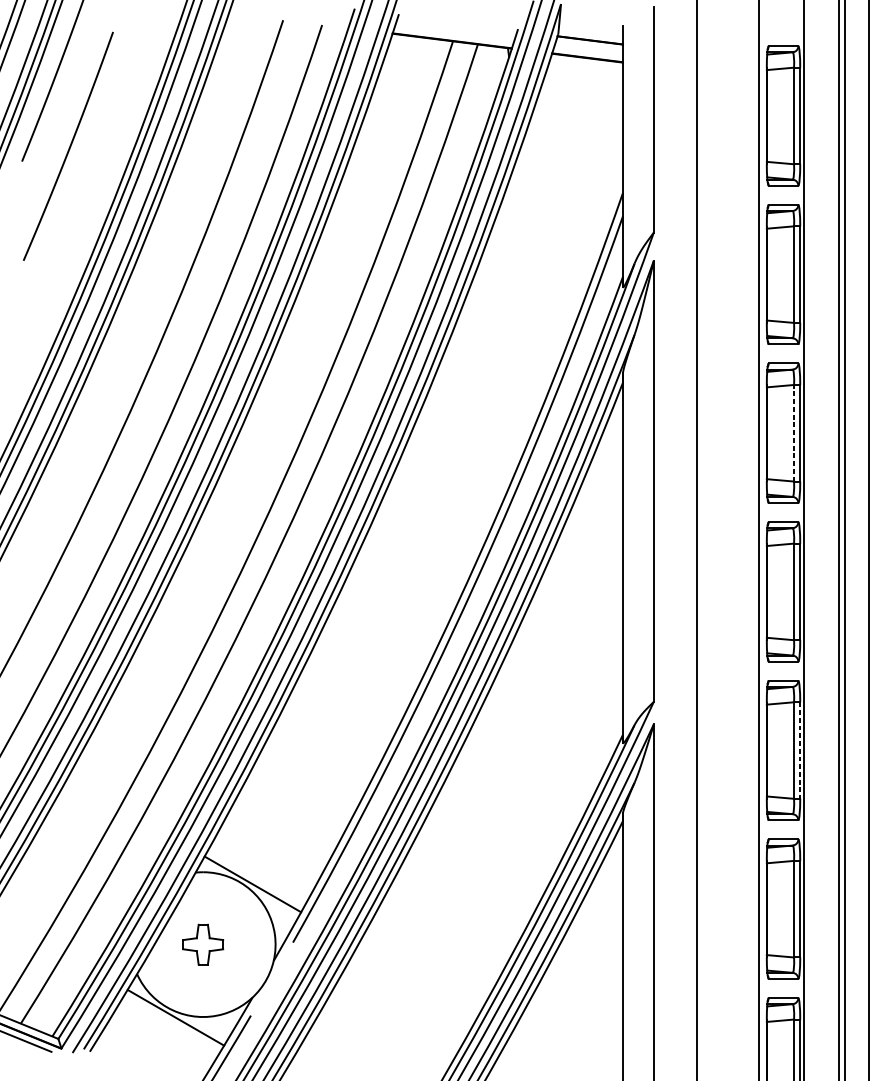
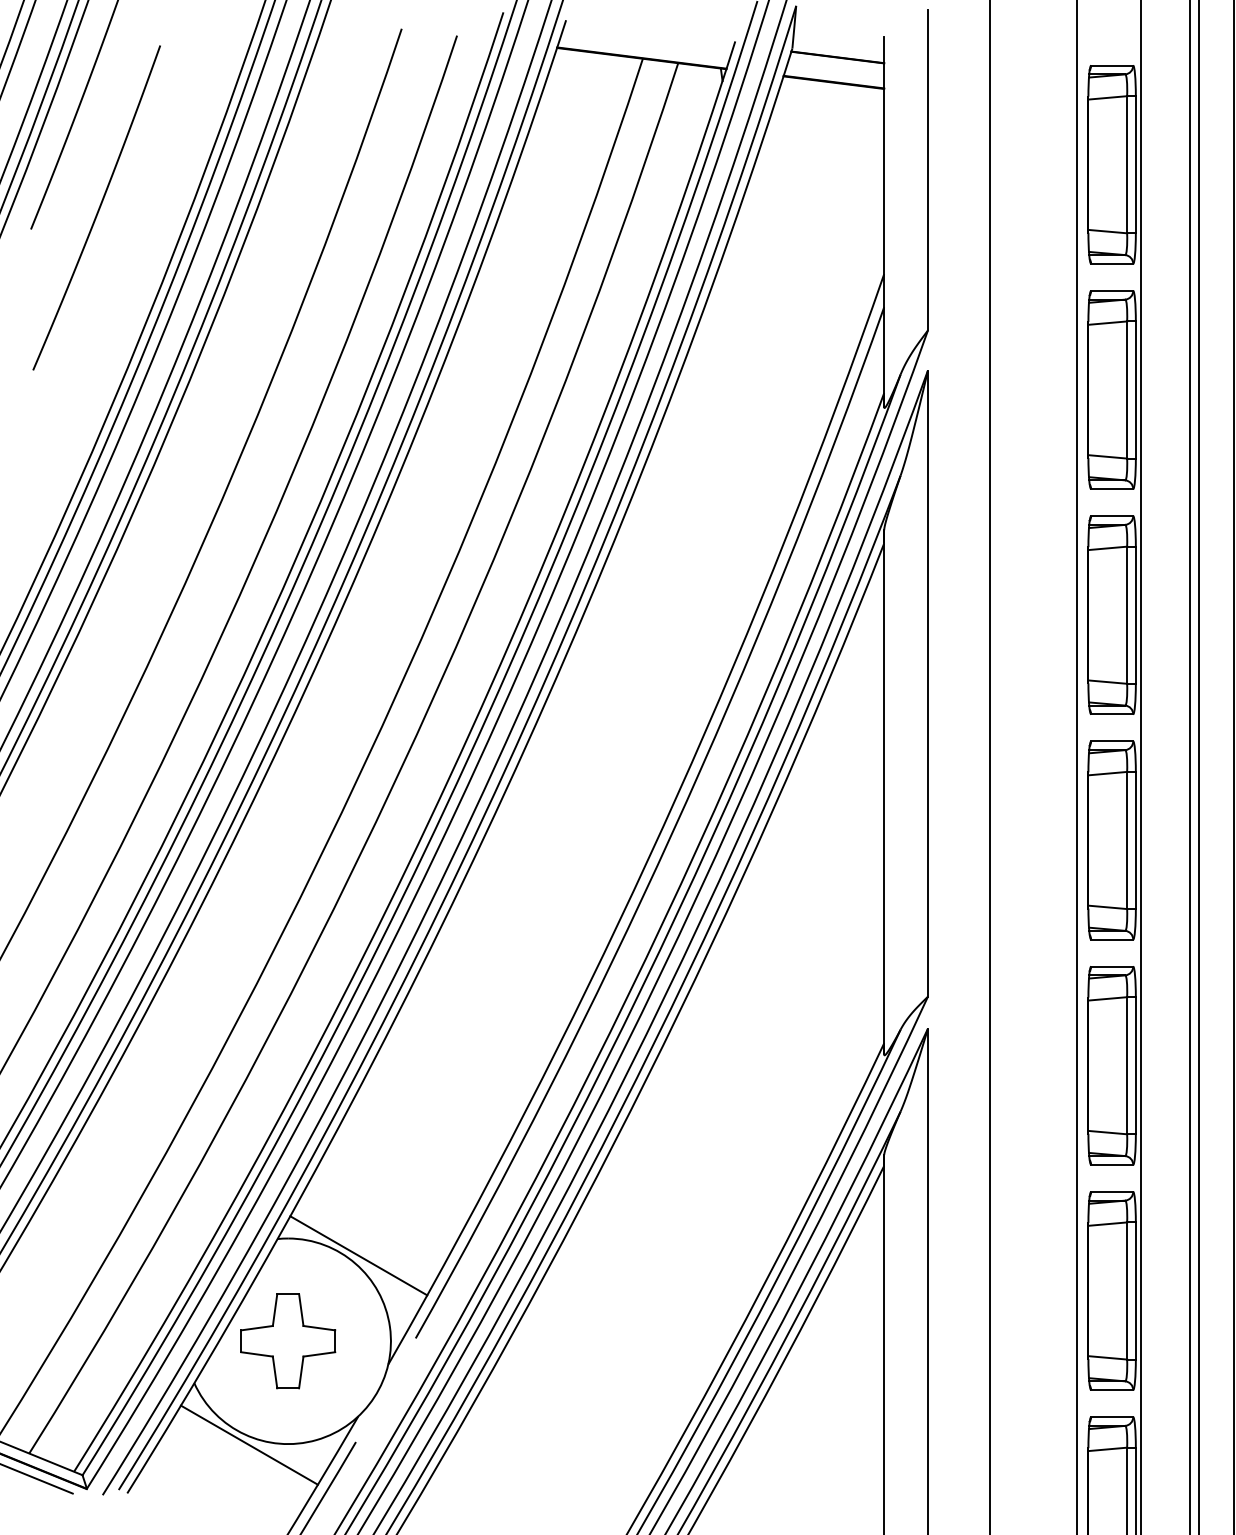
line: (794, 433) -> (1127, 615), dashed -> solid
line: (799, 750) -> (1135, 1065), dashed -> solid
part: (203, 944) -> (288, 1341), size x1.67

